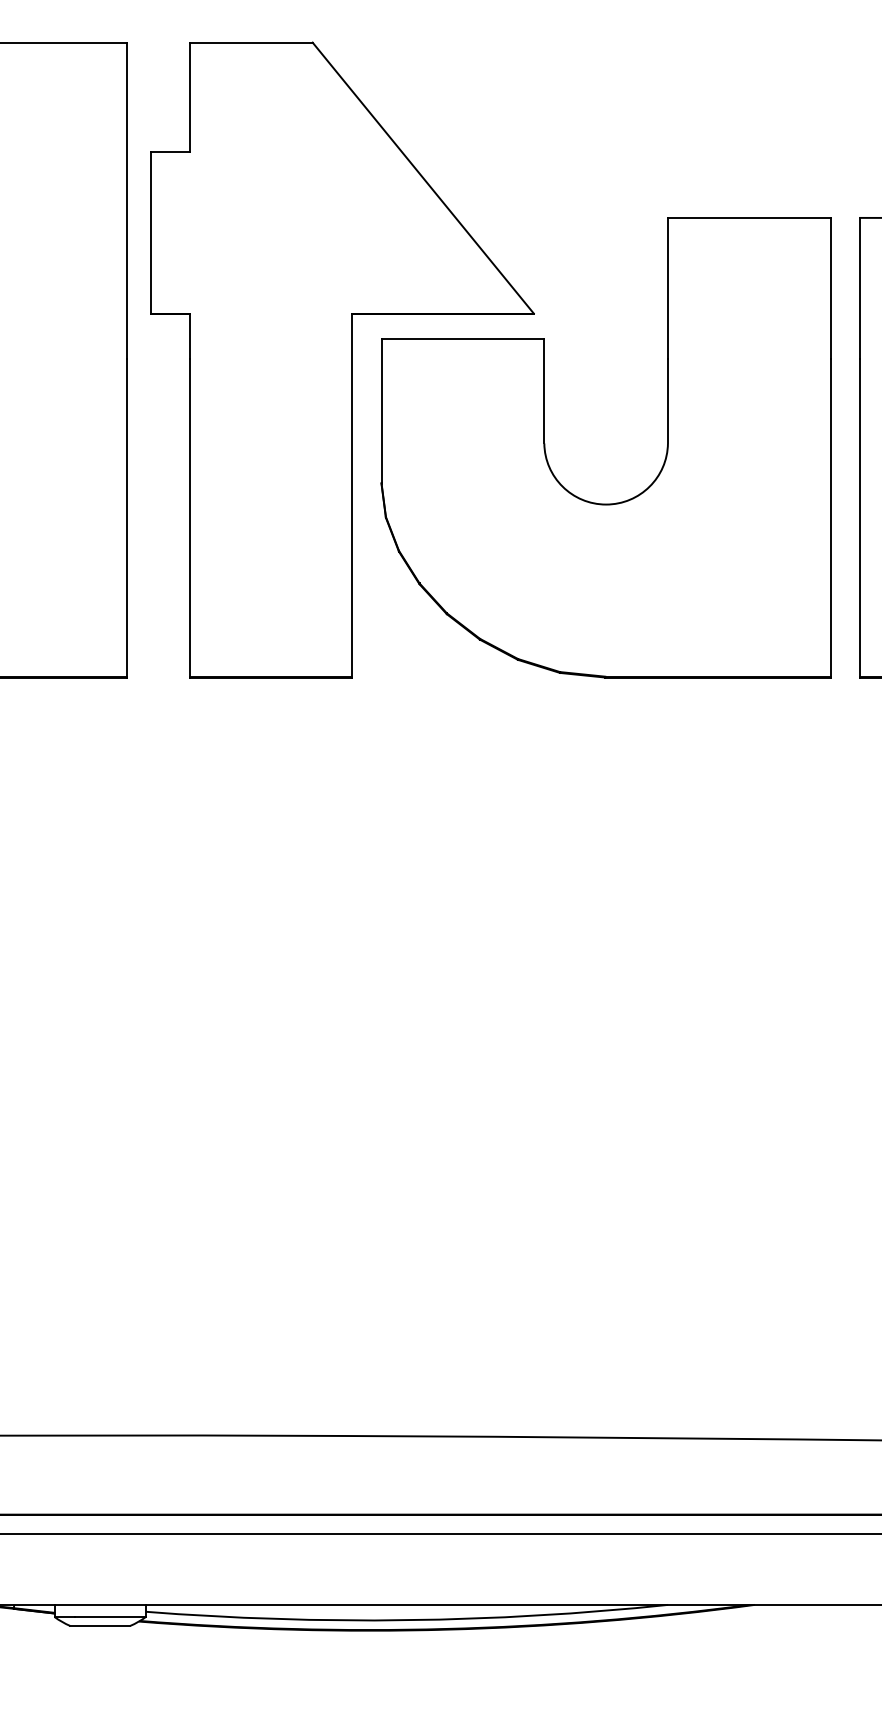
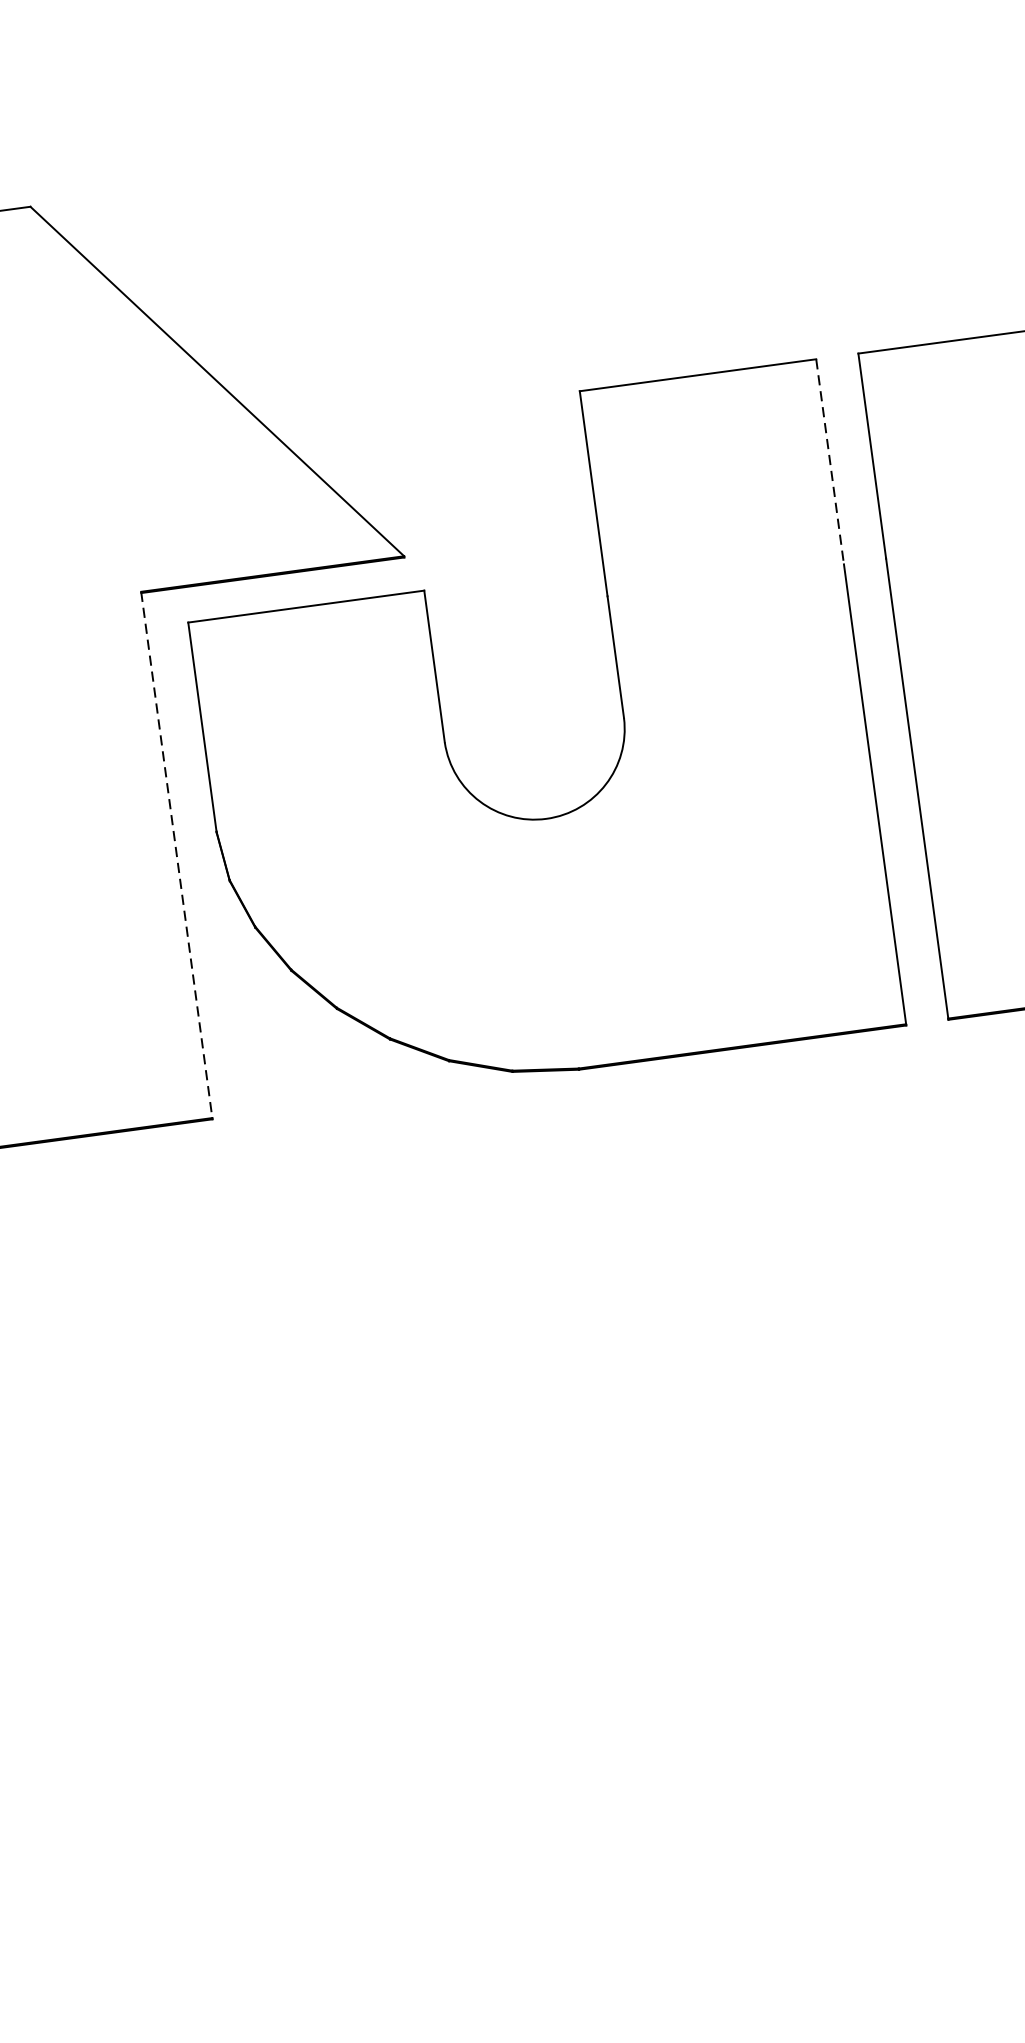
line: (831, 288) -> (830, 461), solid -> dashed
line: (352, 495) -> (176, 855), solid -> dashed

